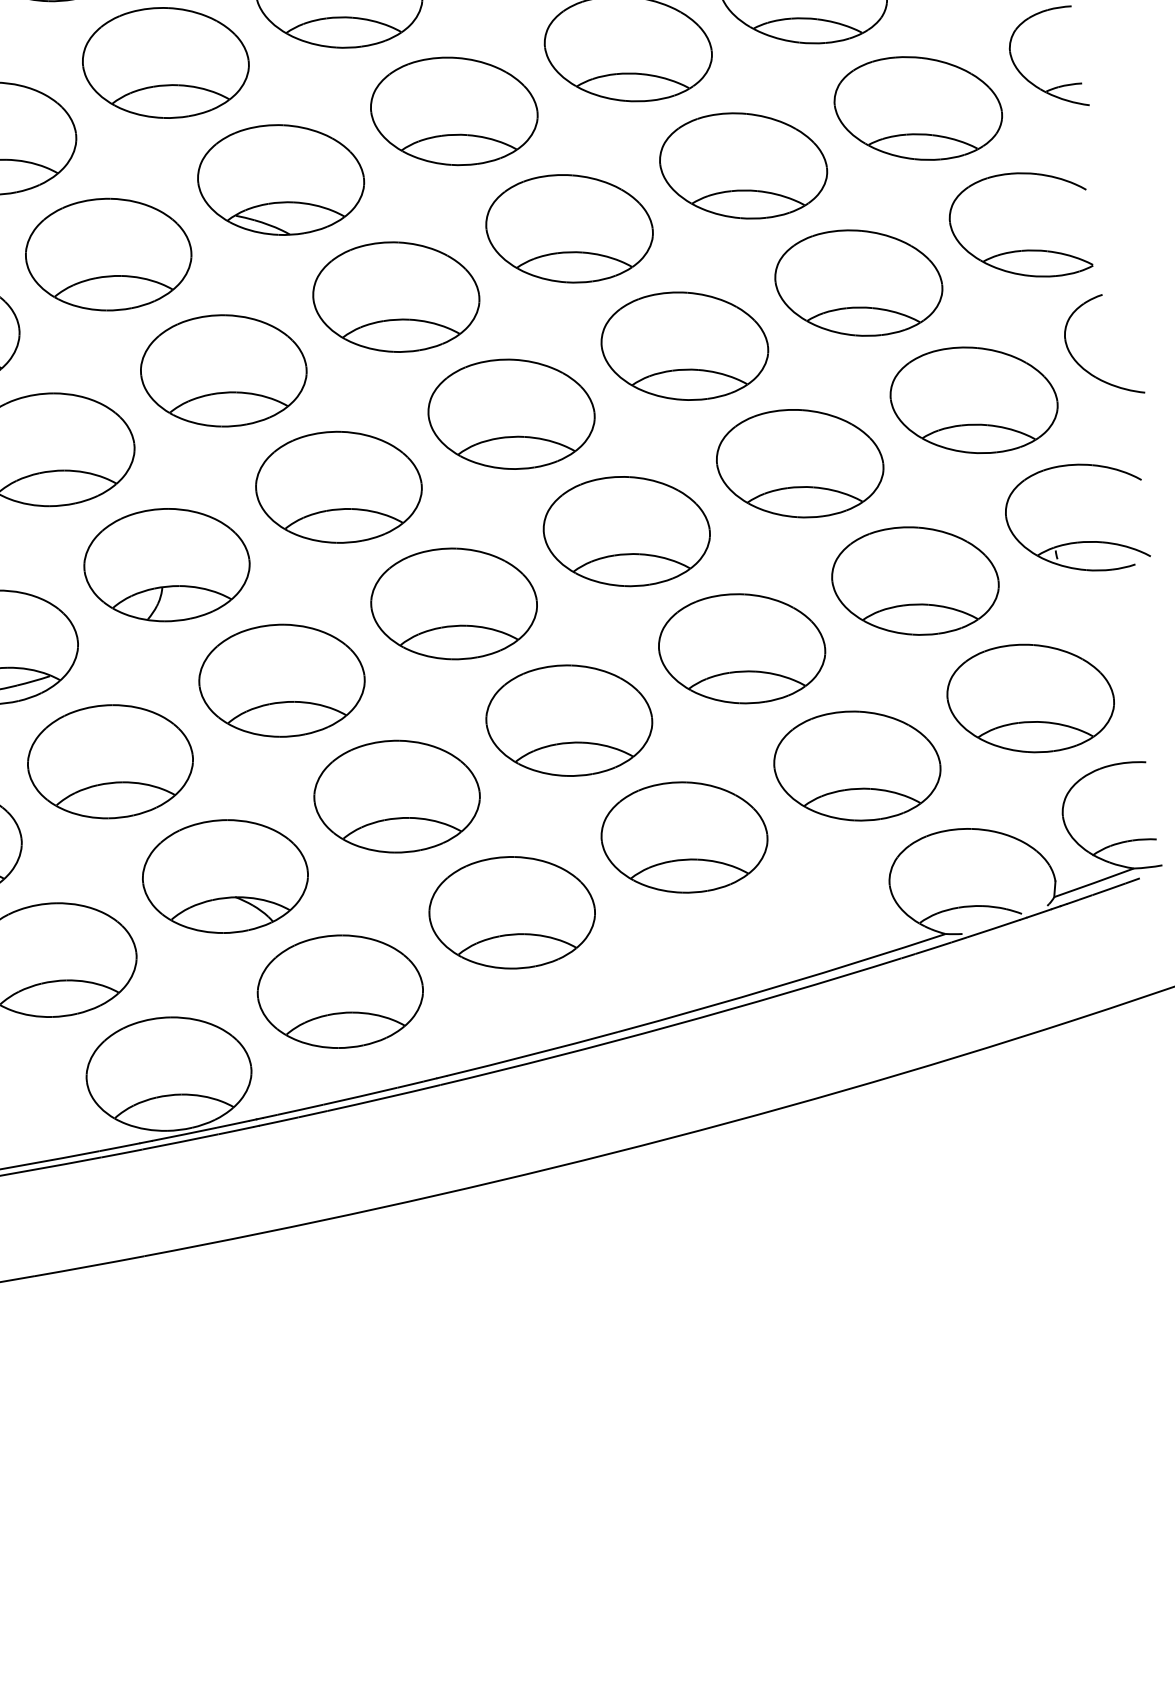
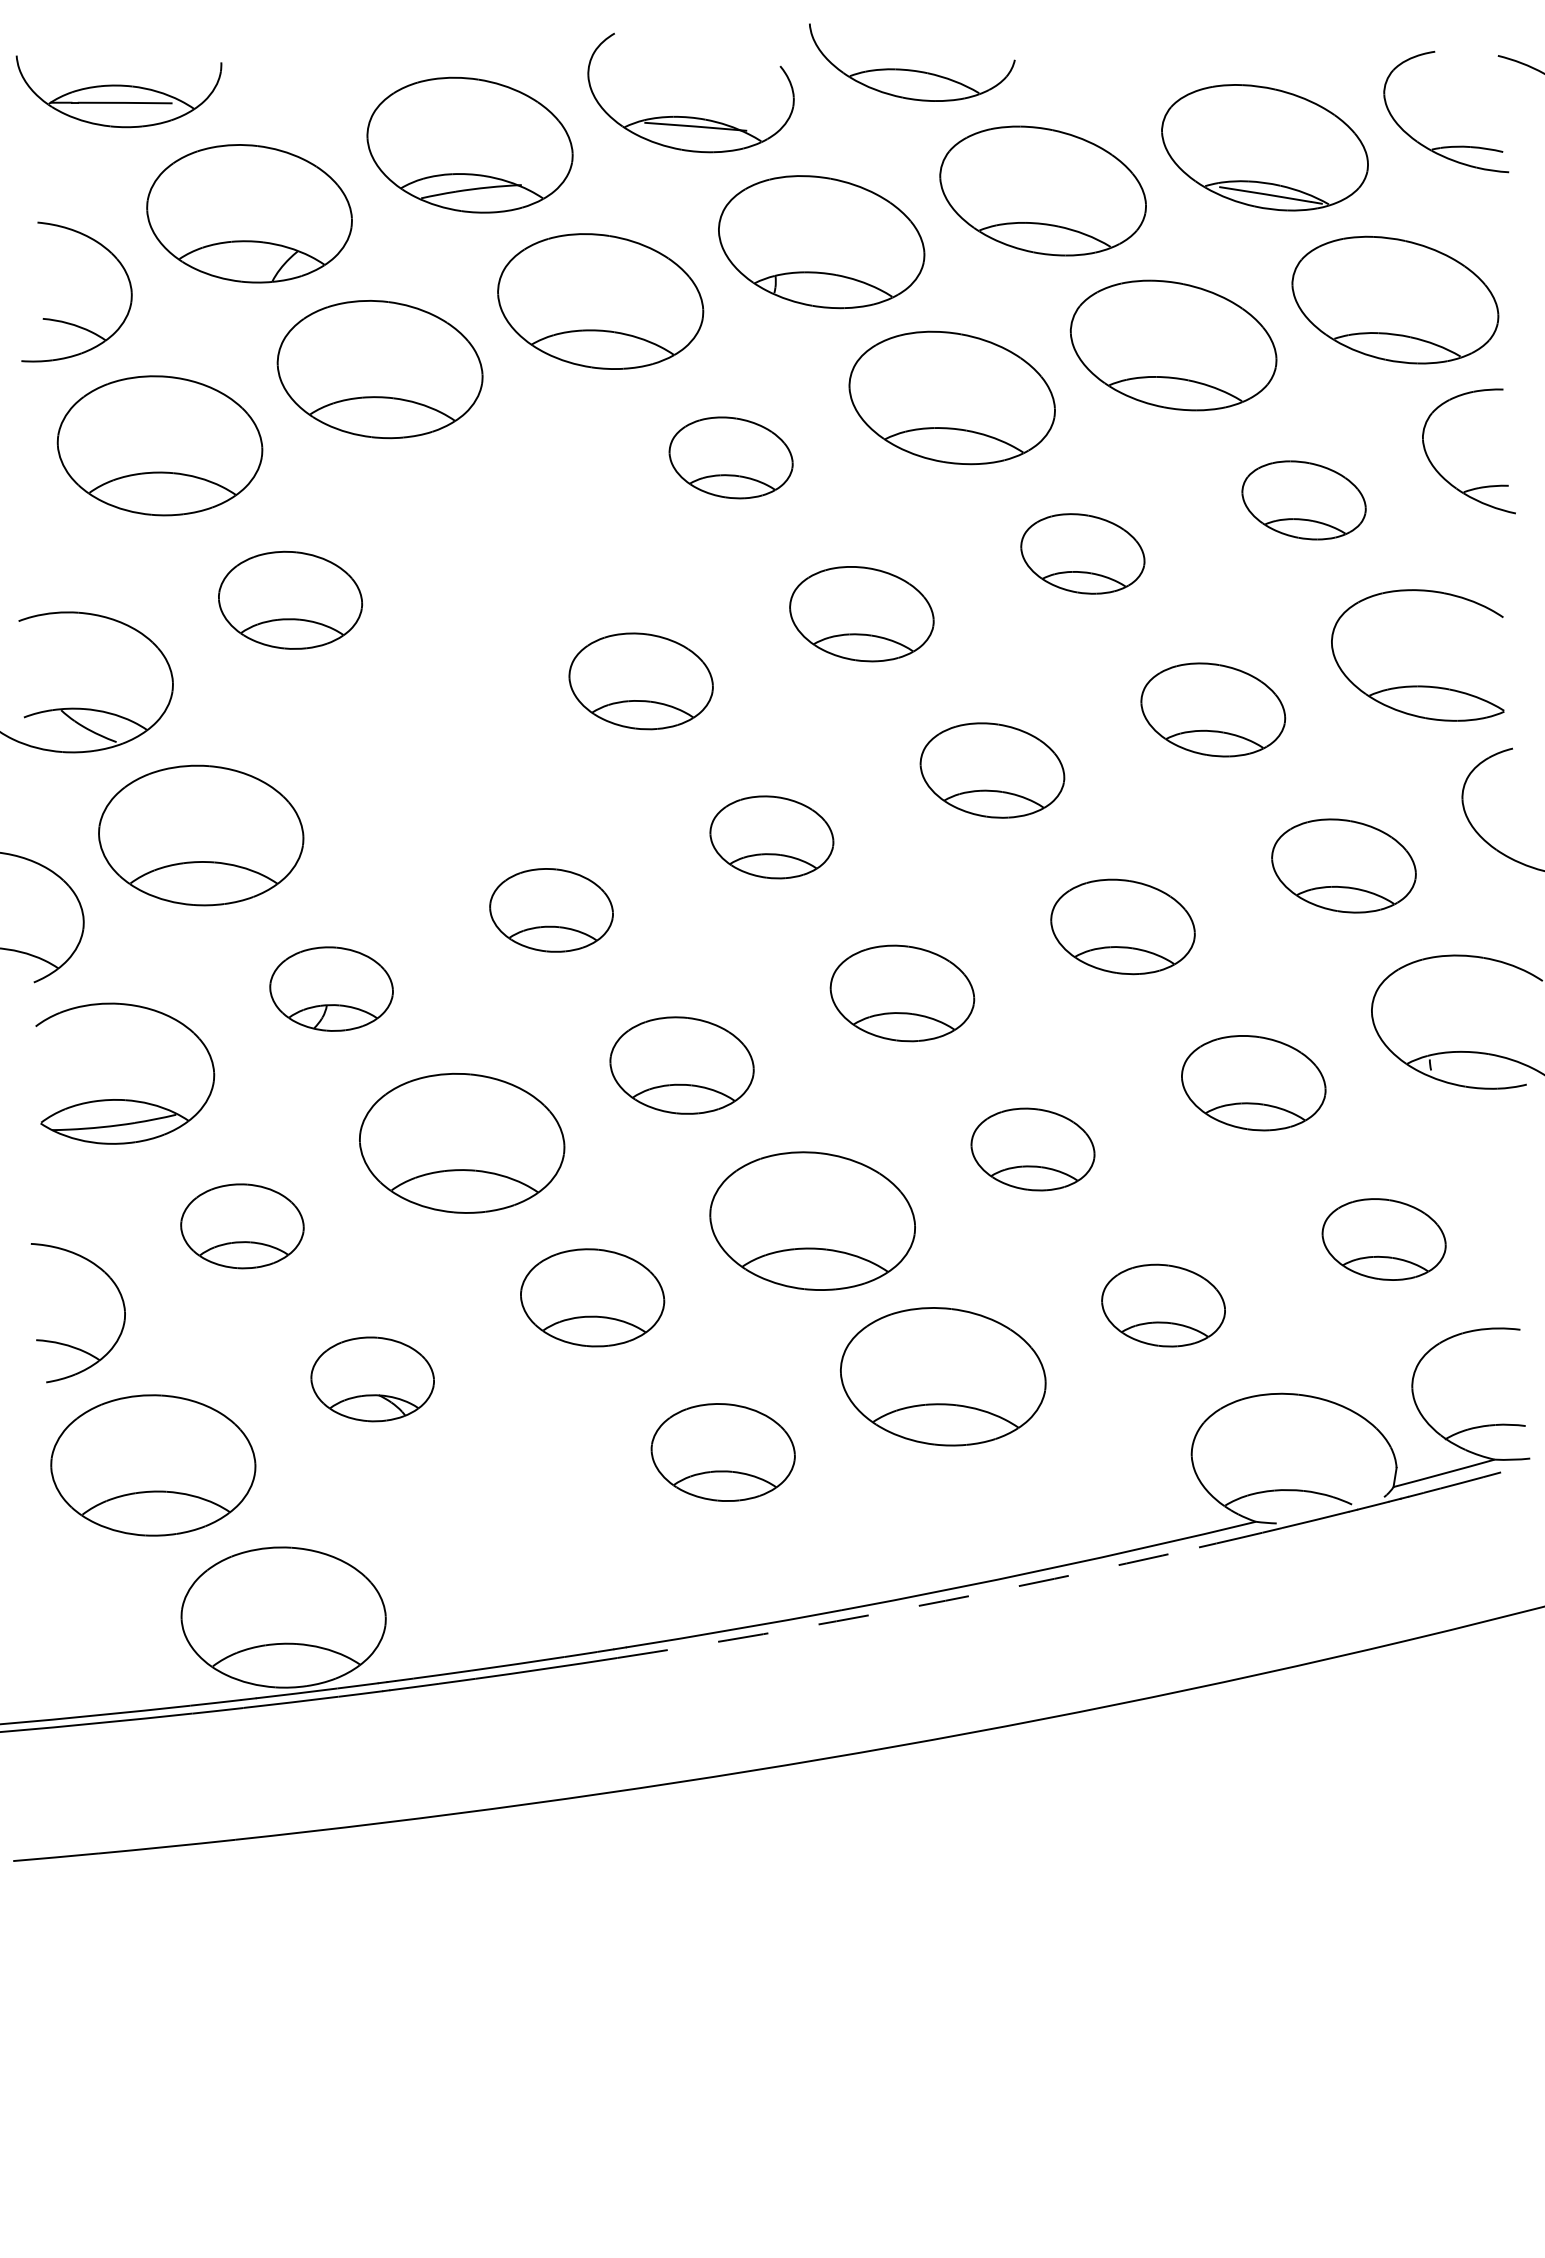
part: (917, 108) -> (1303, 500), size x0.6
part: (453, 111) -> (730, 457), size x0.6
part: (743, 165) -> (1082, 553), size x0.6
part: (280, 179) -> (510, 524), removed
part: (569, 228) -> (861, 613), size x0.7
part: (108, 254) -> (290, 600), size x0.7
part: (858, 282) -> (1212, 709), size x0.7
part: (395, 297) -> (640, 681), size x0.7
part: (684, 346) -> (992, 770), size x0.7
part: (223, 371) -> (420, 755), removed
part: (973, 399) -> (1343, 865), size x0.7
part: (511, 414) -> (771, 837), size x0.6
part: (799, 463) -> (1122, 926), size x0.7
part: (338, 487) -> (551, 910), size x0.6
part: (626, 531) -> (902, 993), size x0.7
part: (166, 564) -> (331, 988), size x0.6
part: (915, 580) -> (1253, 1082), size x0.7
part: (453, 603) -> (681, 1065), size x0.7
part: (741, 648) -> (1032, 1149), size x0.6
part: (1030, 698) -> (1383, 1239), size x0.6
part: (110, 761) -> (242, 1226), size x0.6
part: (857, 765) -> (1163, 1305), size x0.6
part: (396, 796) -> (592, 1297), size x0.7
part: (225, 876) -> (372, 1379), size x0.6
part: (512, 912) -> (723, 1452), size x0.7
part: (340, 991) -> (503, 1532), removed
arc: (672, 1025) -> (909, 1607), solid -> dashed

